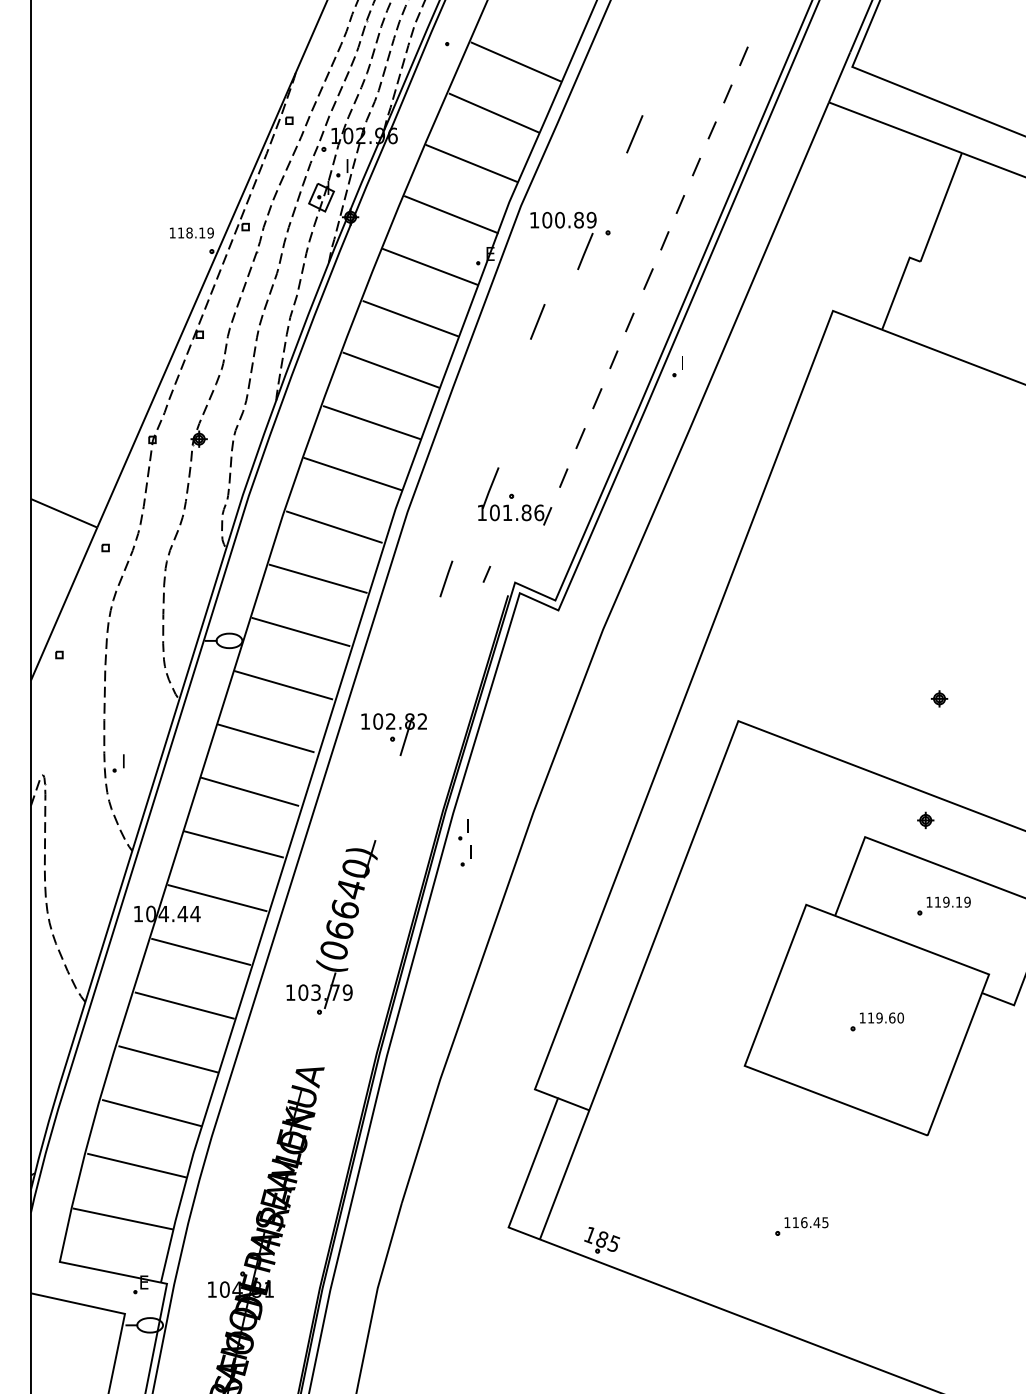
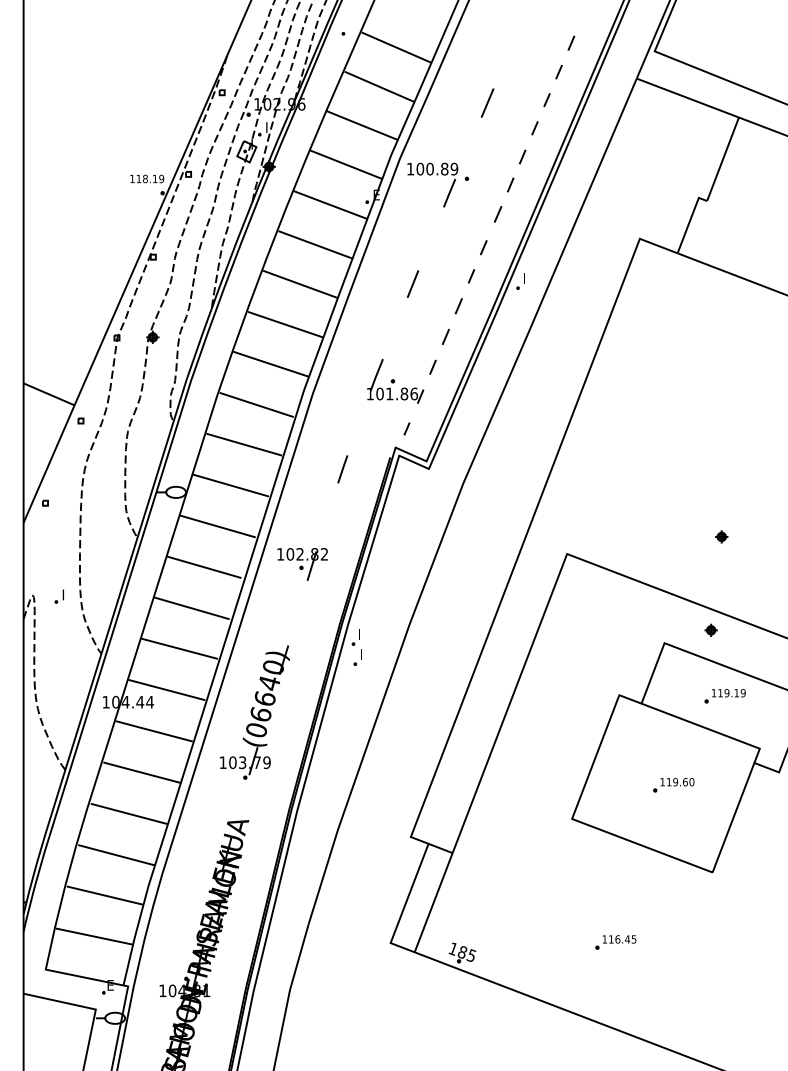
line: (537, 321) -> (412, 283), moved
line: (486, 574) -> (406, 429), moved
line: (446, 578) -> (342, 469), moved
part: (118, 763) -> (59, 596), moved

